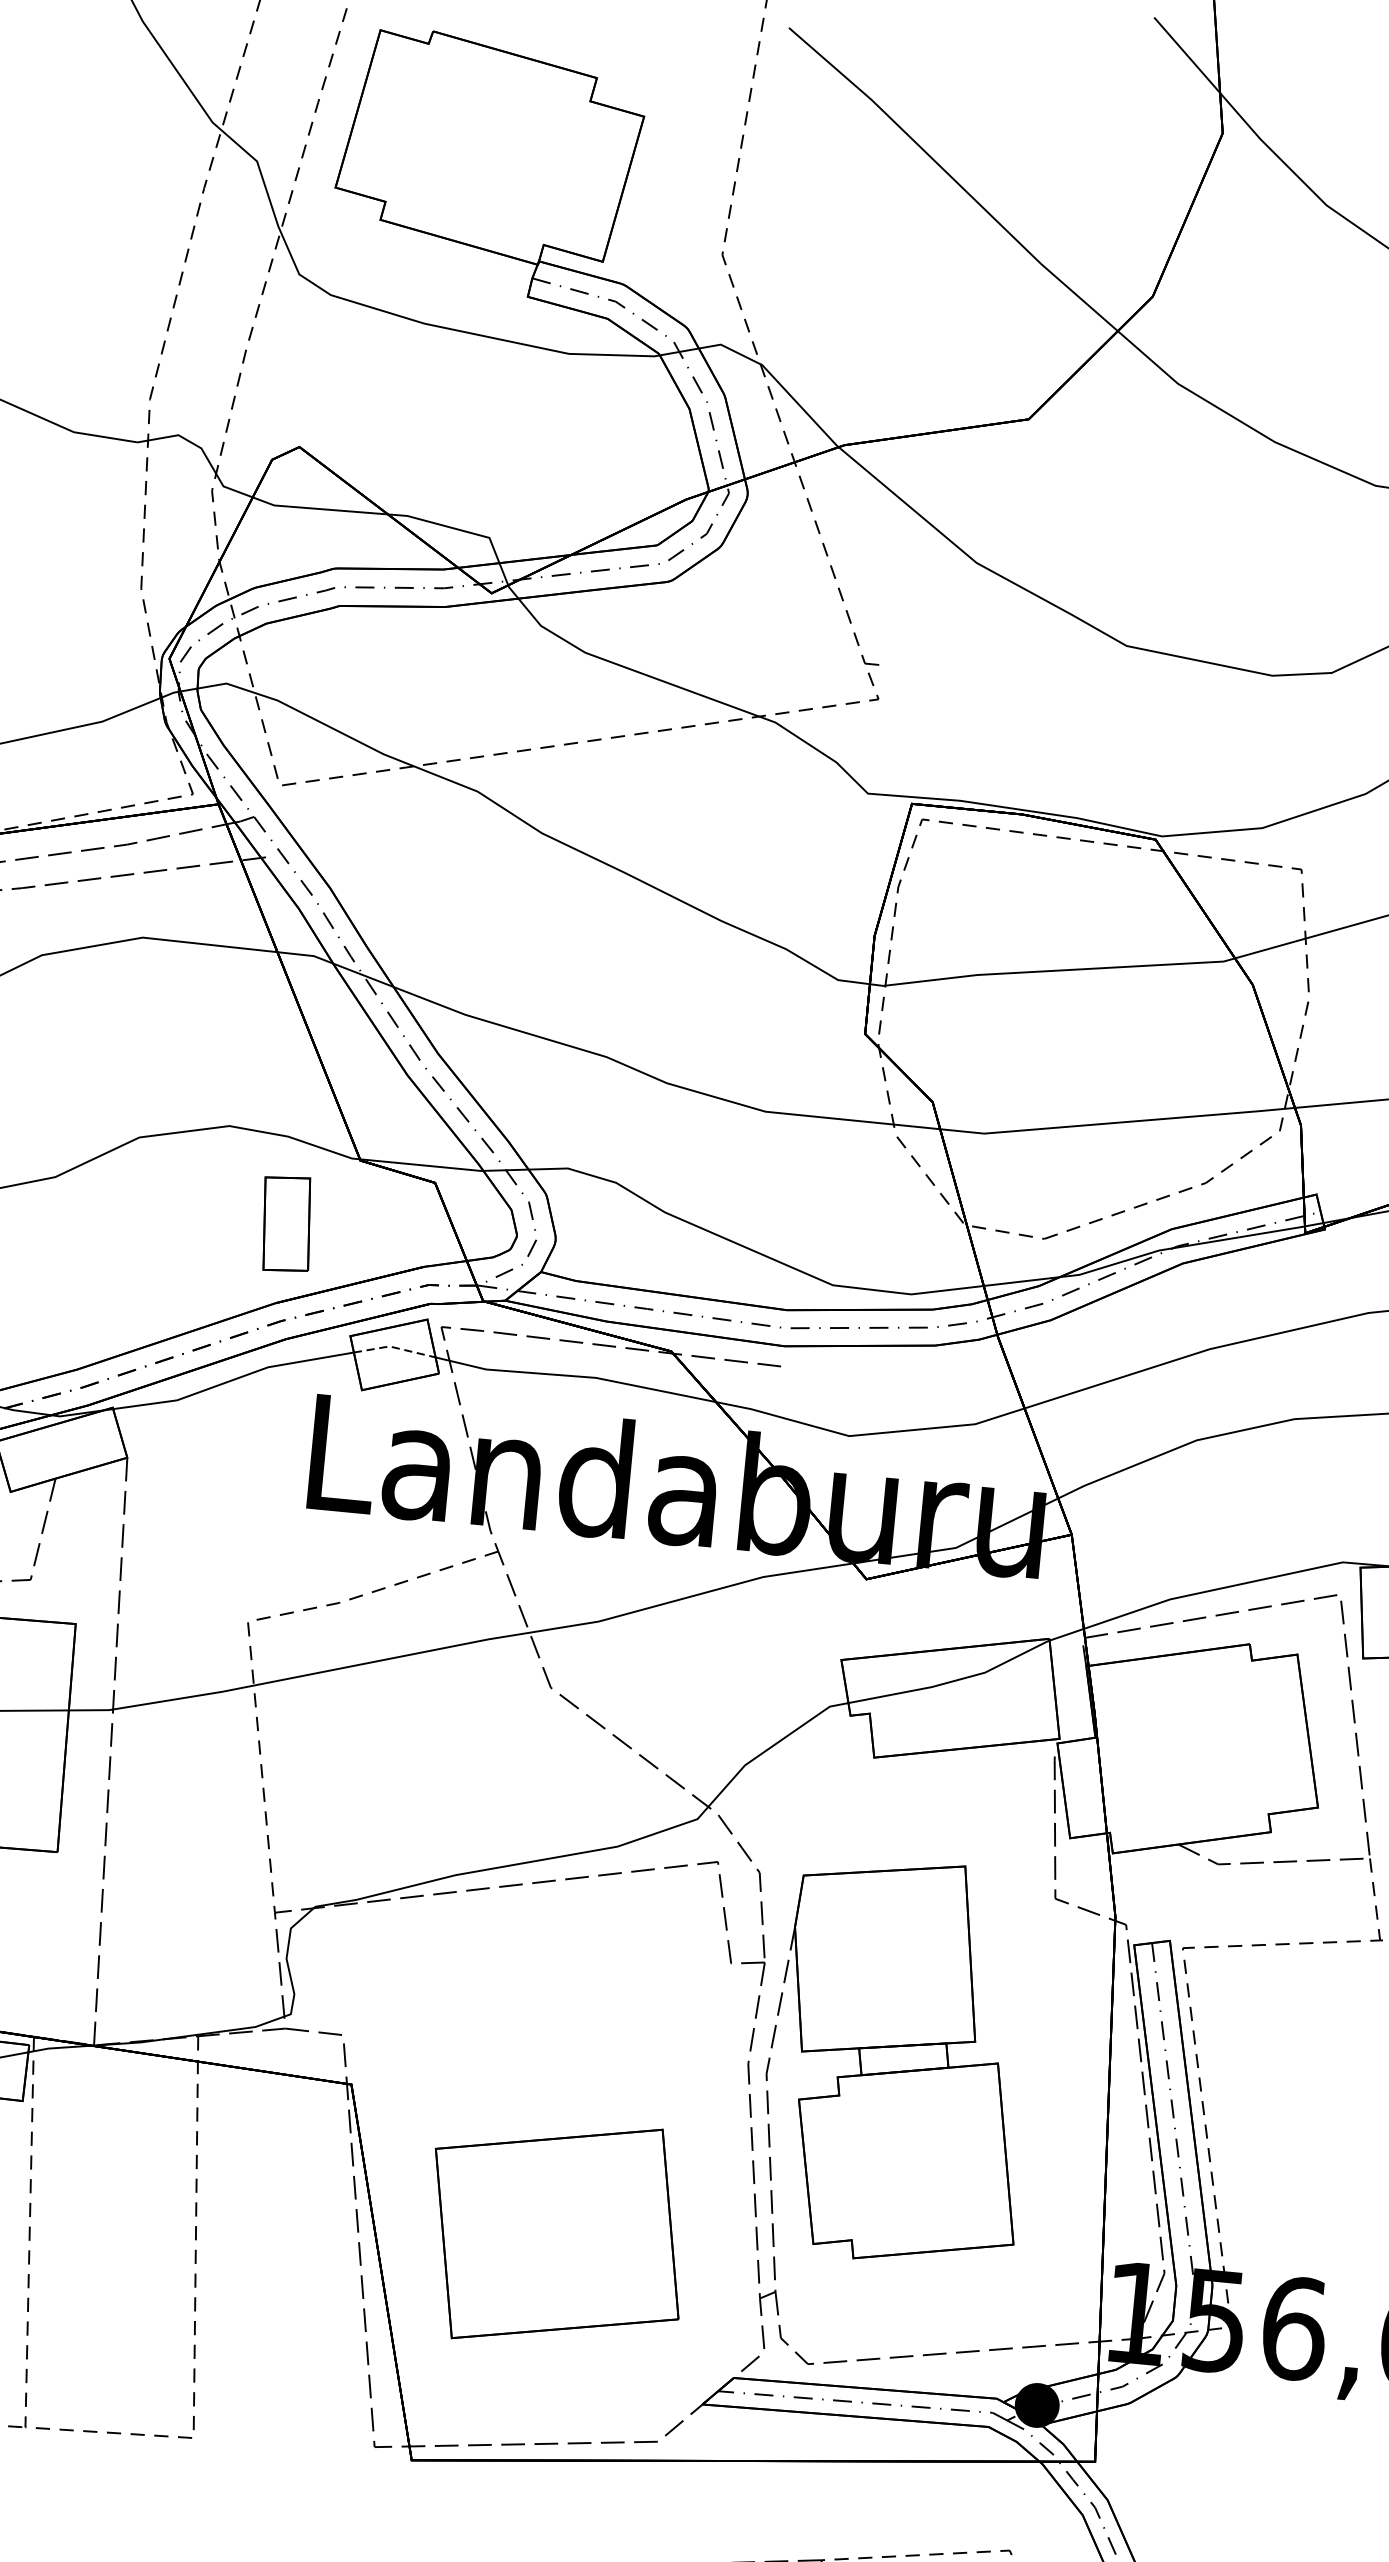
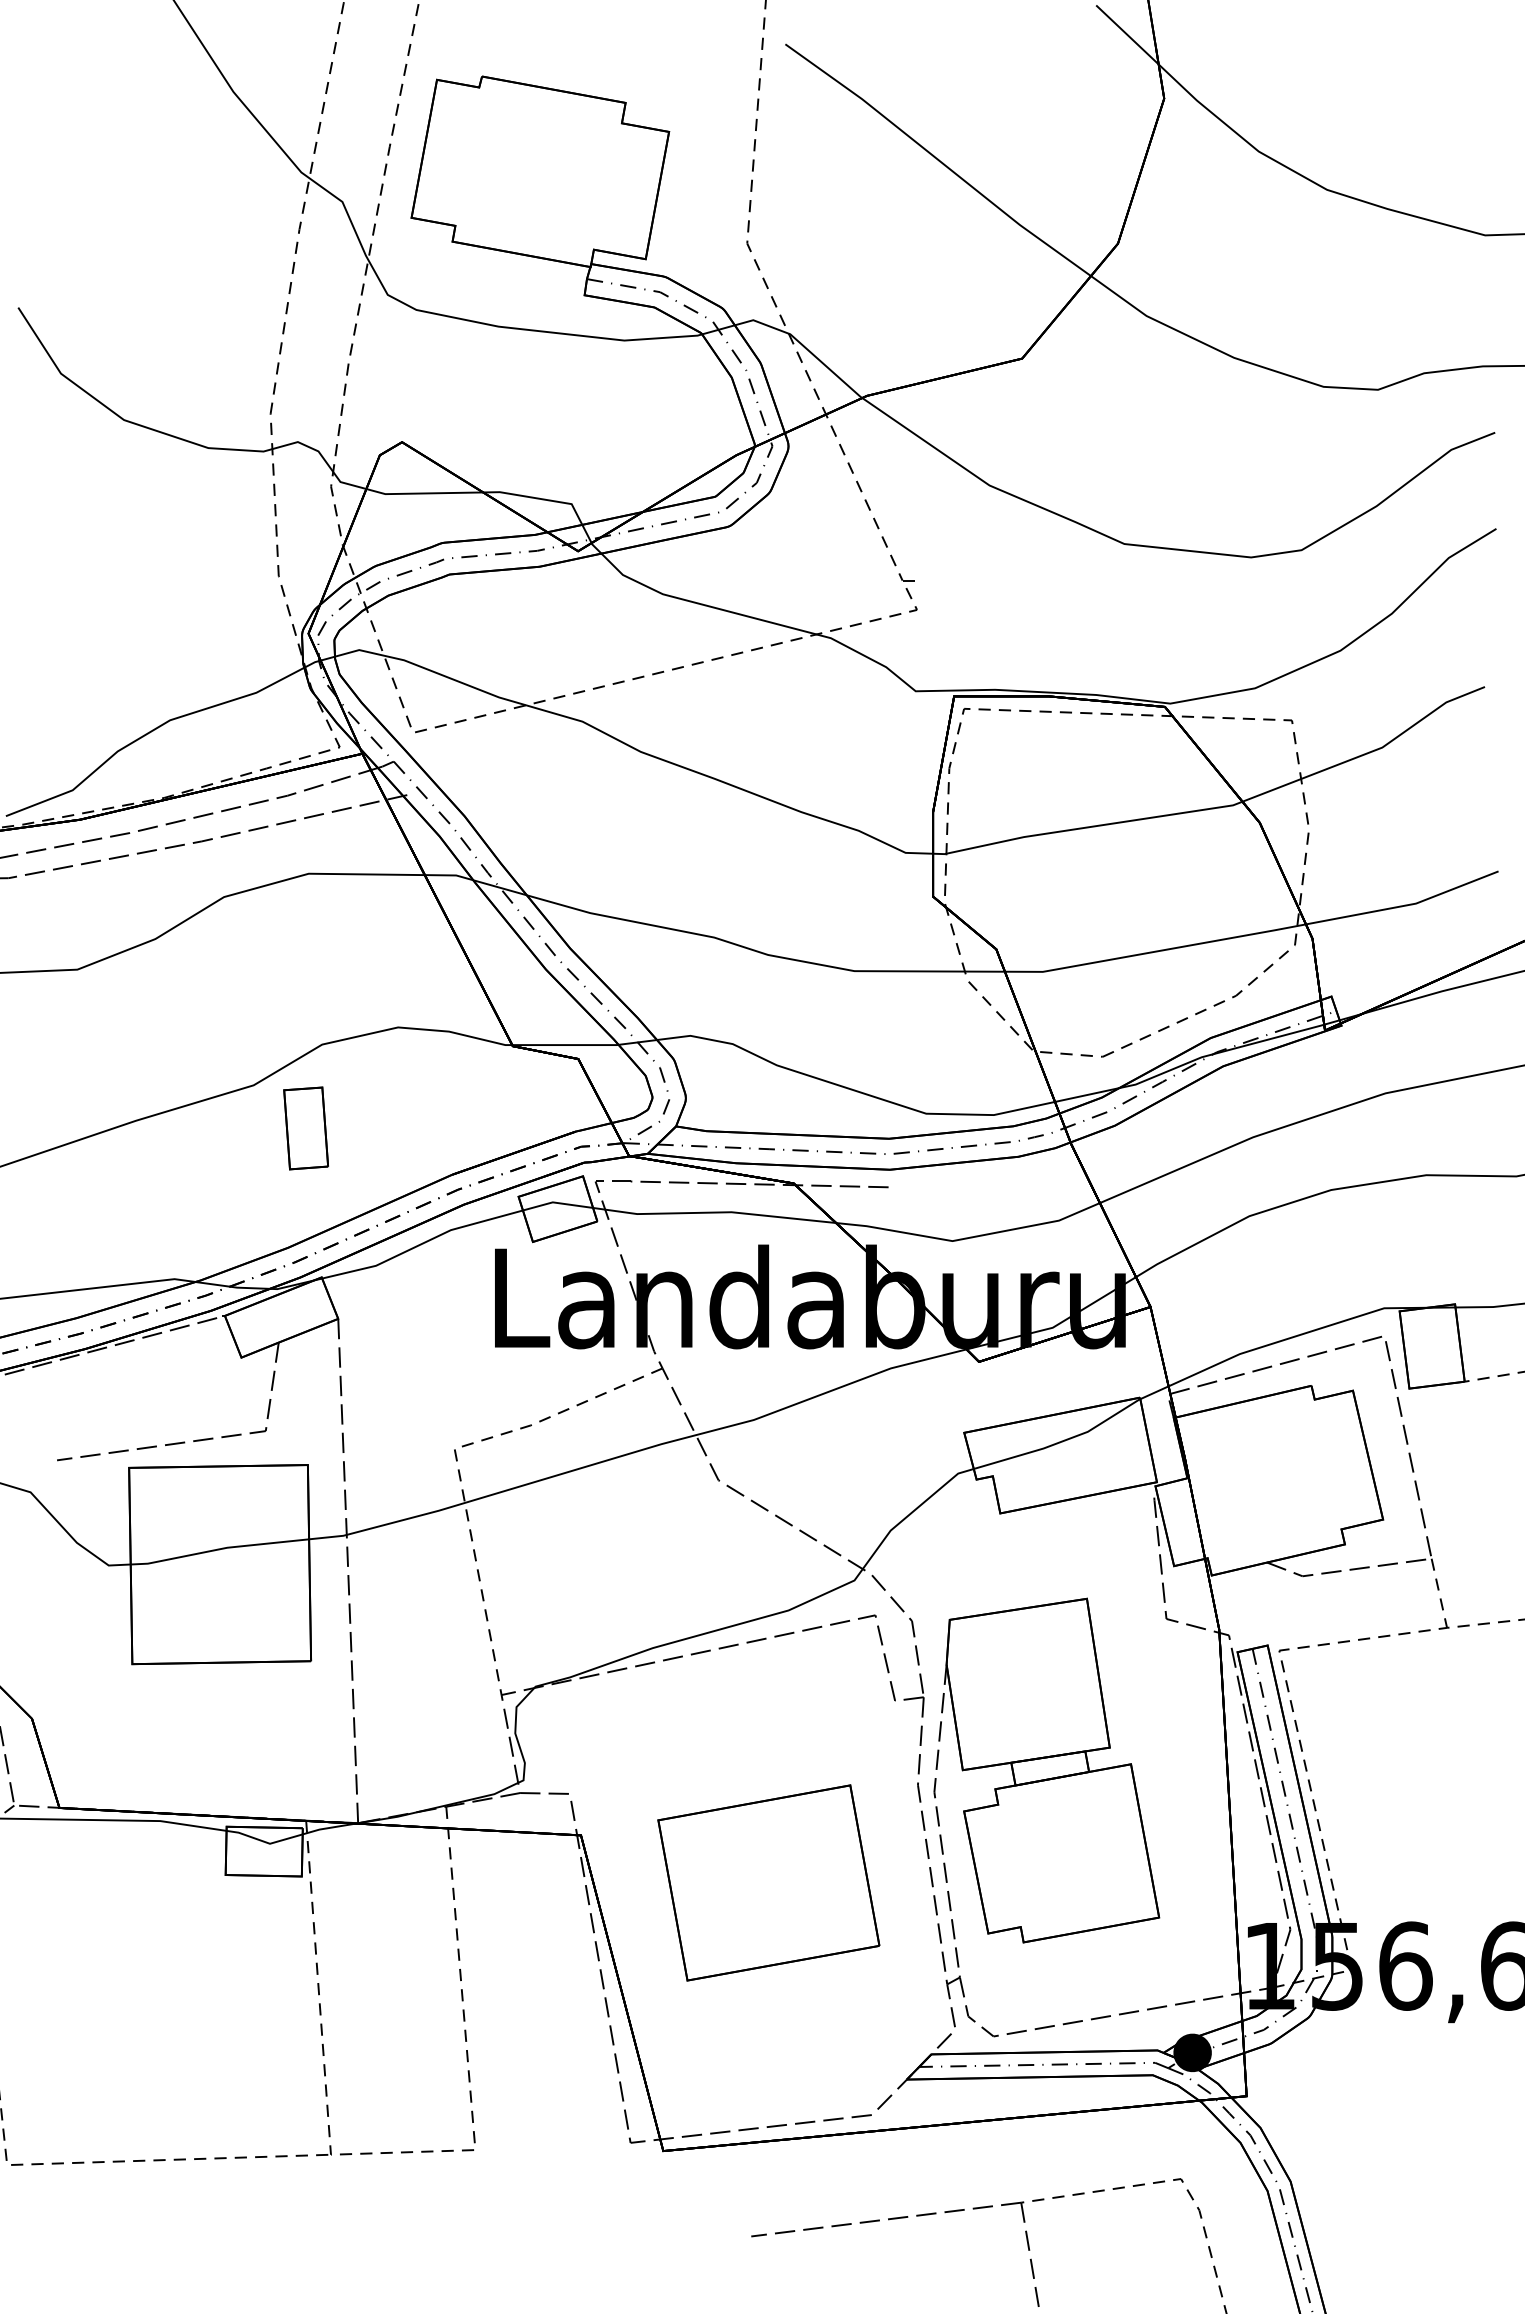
part: (286, 1224) -> (305, 1128), moved
line: (394, 1348) -> (557, 1203), dashed -> solid
part: (556, 2233) -> (768, 1882), moved

